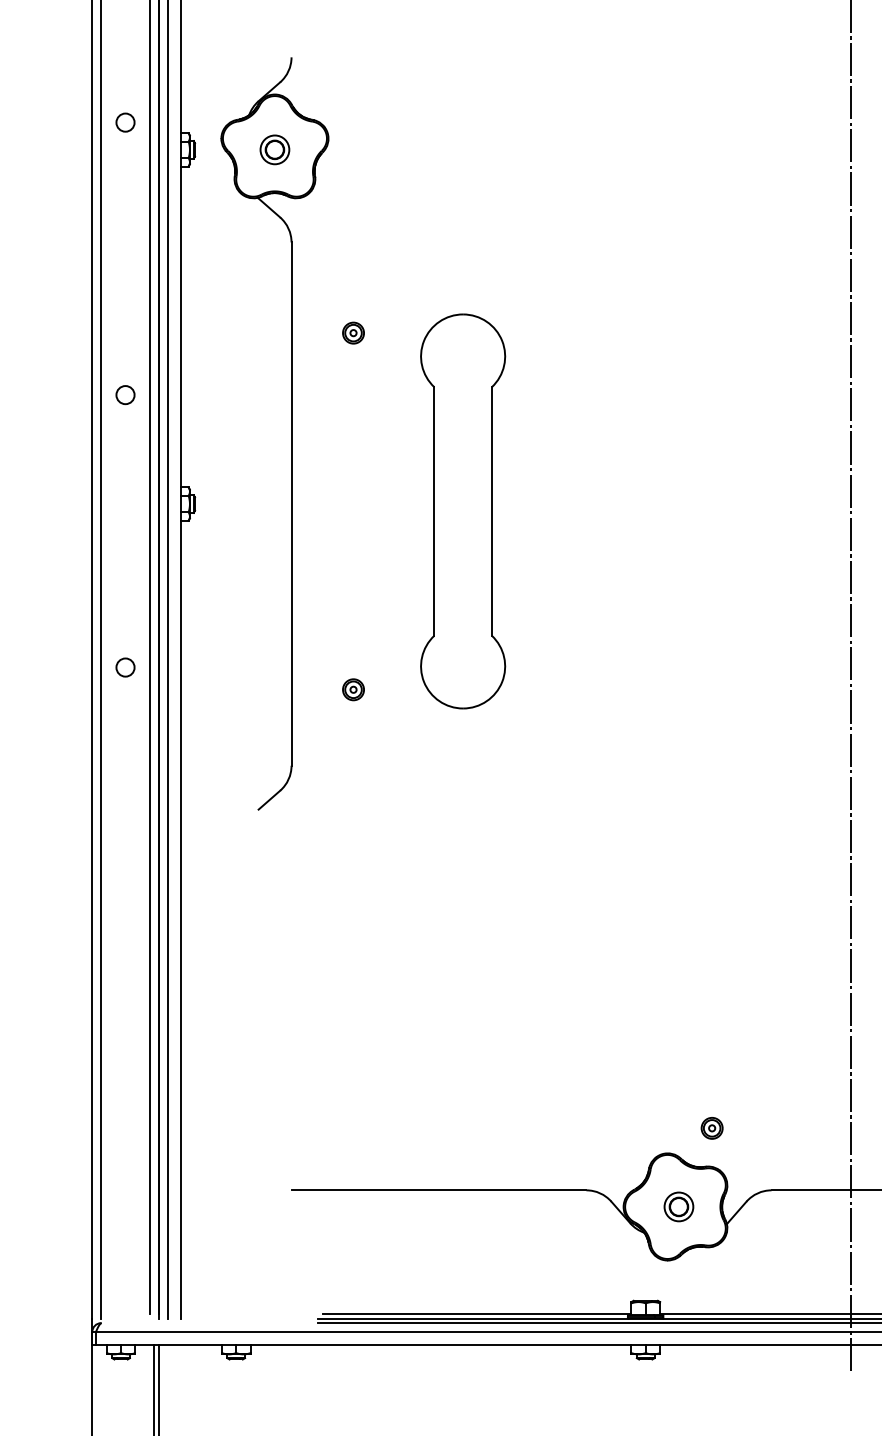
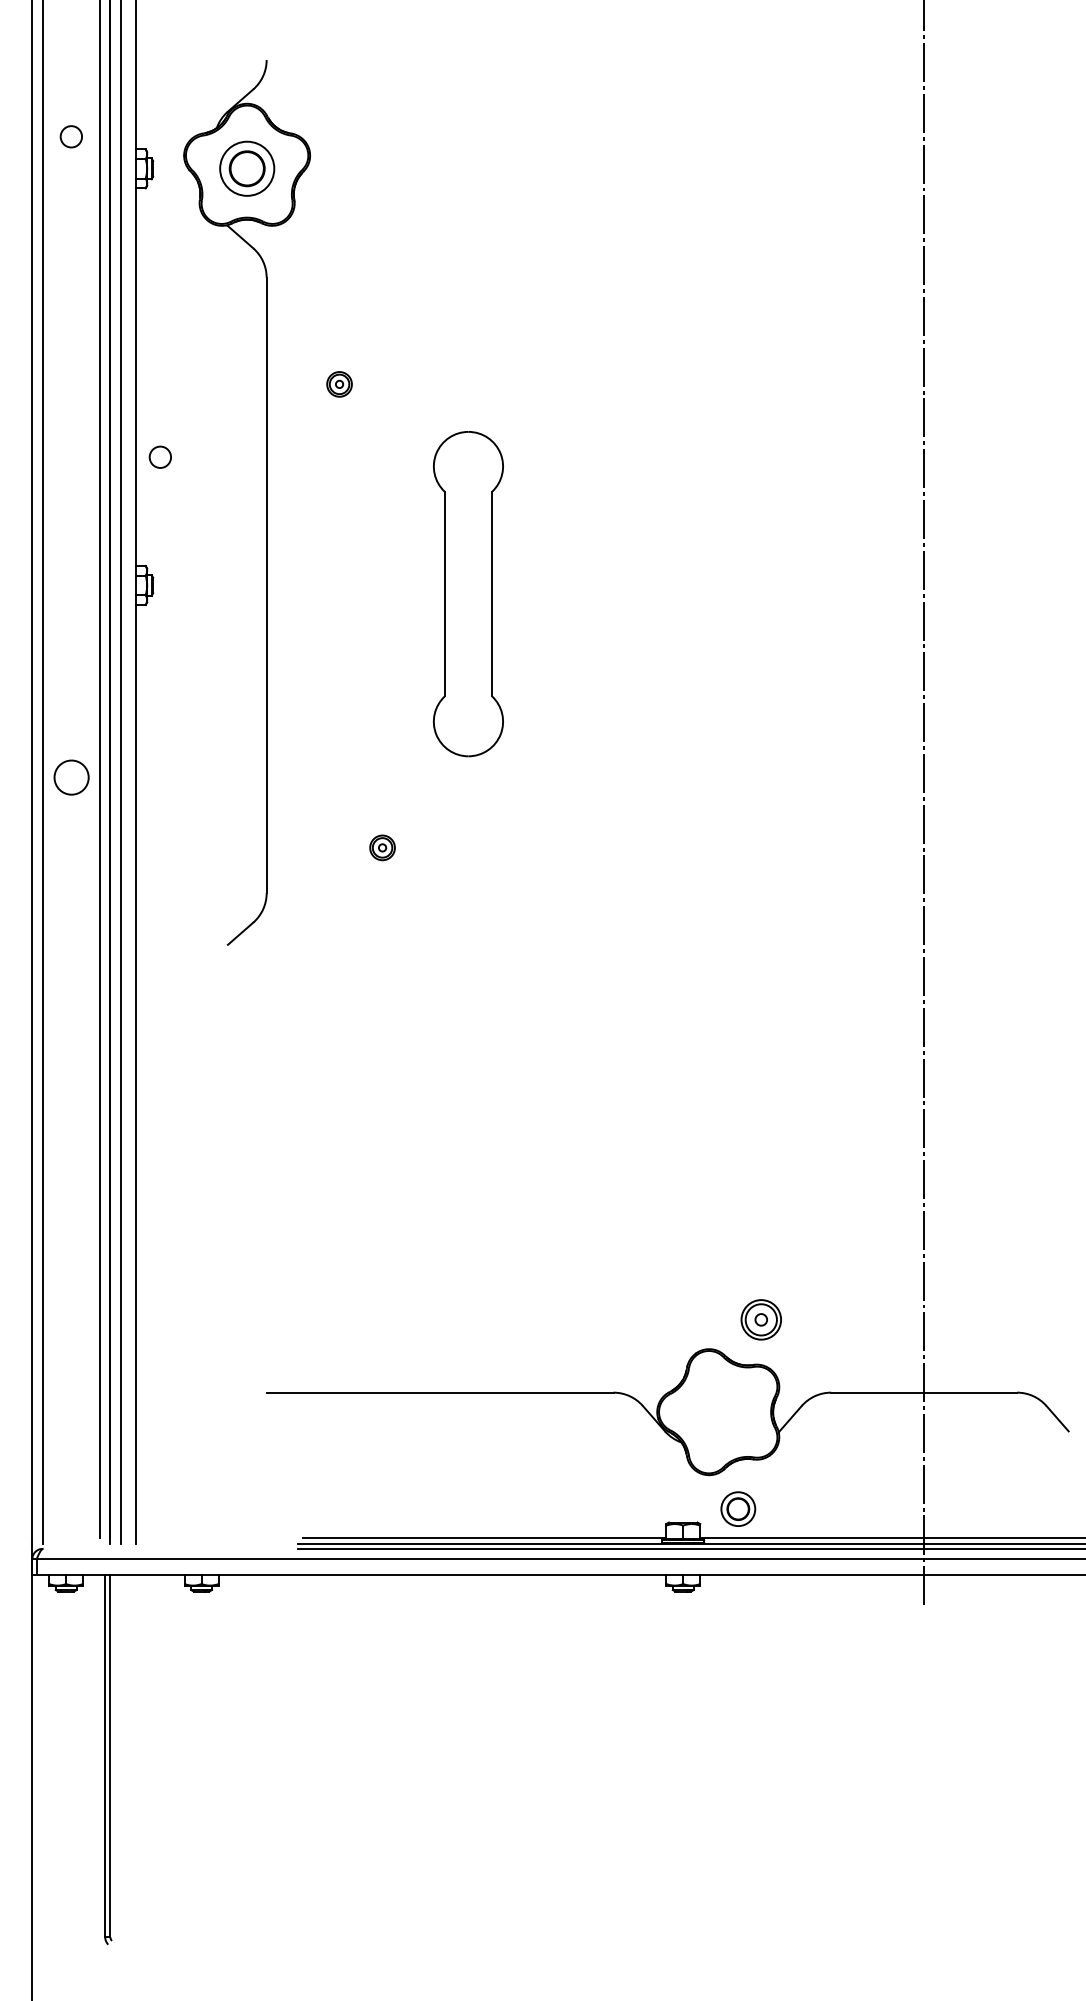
part: (274, 149) -> (246, 168), size x1.6
circle: (124, 394) -> (159, 456), moved
part: (463, 510) -> (468, 593), size x0.7
circle: (124, 667) -> (70, 777), size x1.6
part: (353, 689) -> (382, 847), moved
part: (712, 1128) -> (761, 1319), size x1.6
part: (679, 1206) -> (738, 1508), moved

